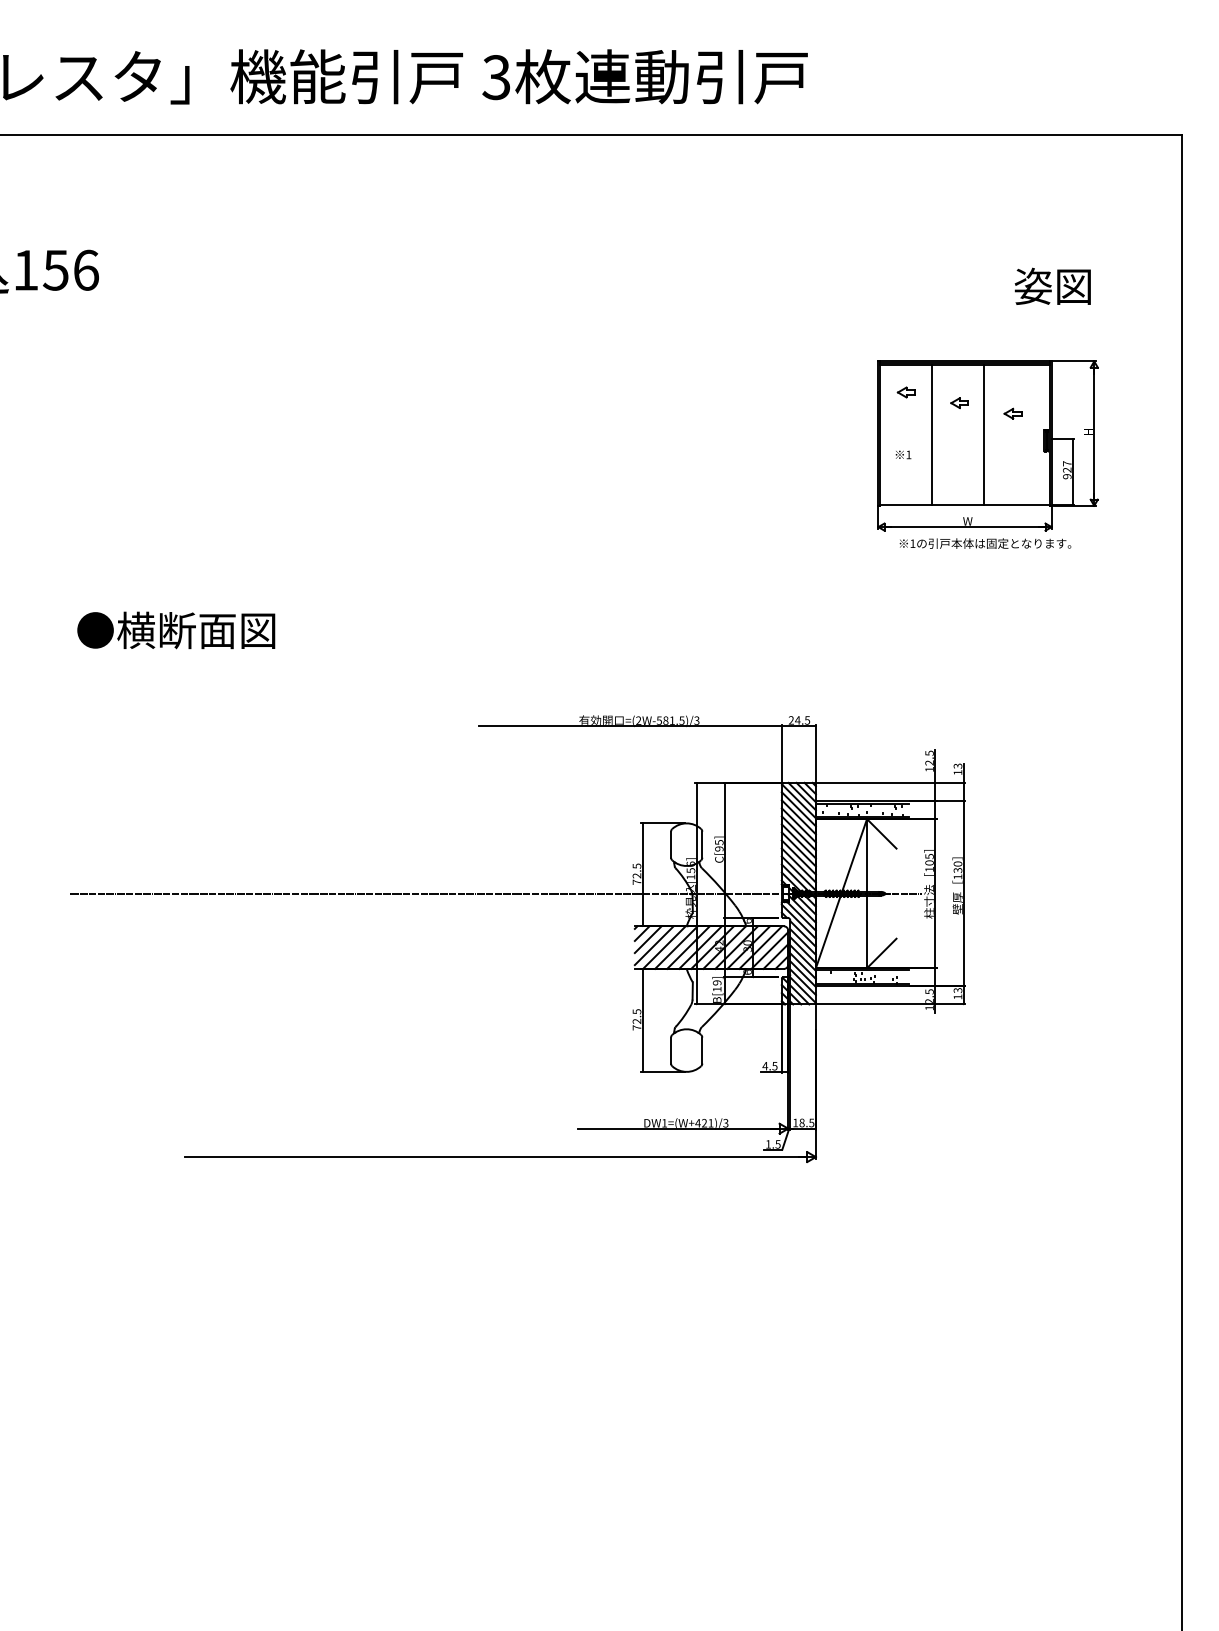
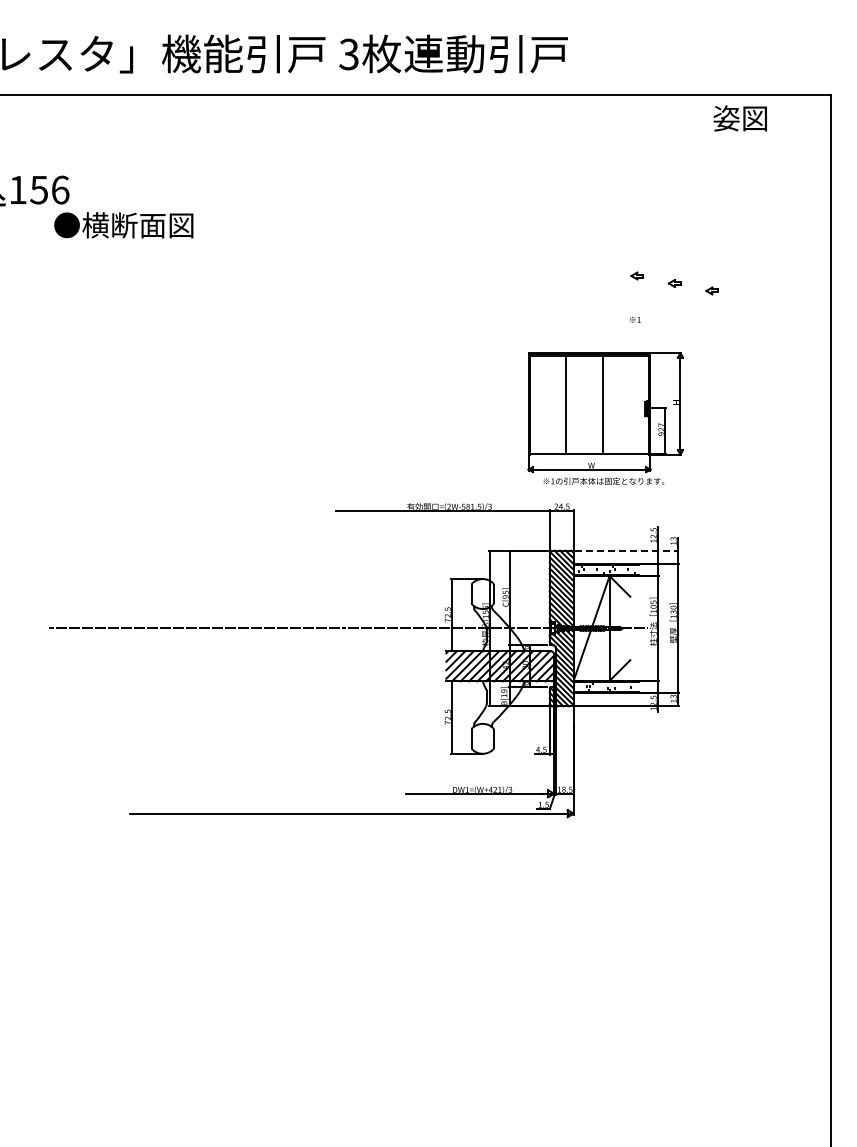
text: (1051, 286) -> (739, 118), moved
part: (987, 454) -> (605, 418), moved
text: (175, 630) -> (123, 225), moved
line: (891, 782) -> (626, 550), solid -> dashed

